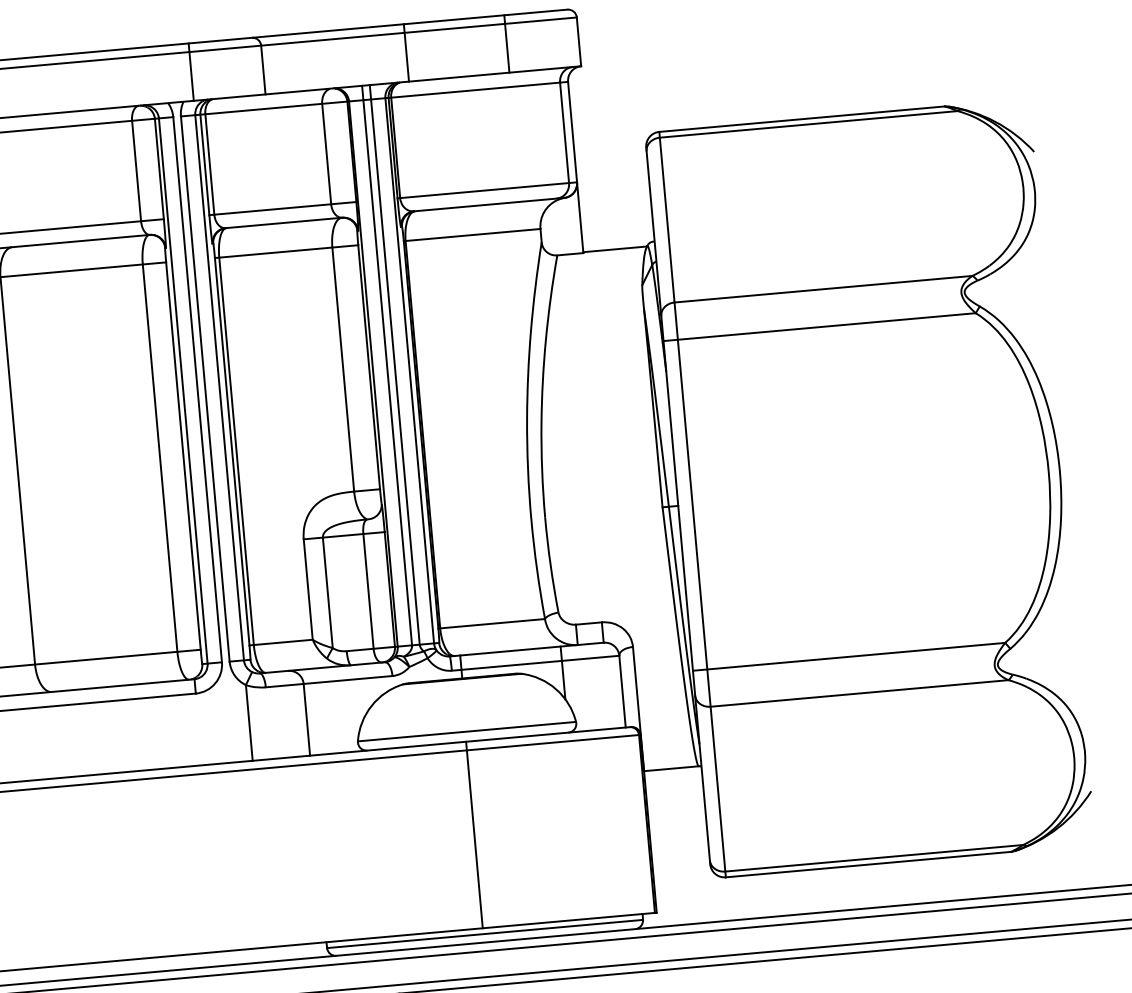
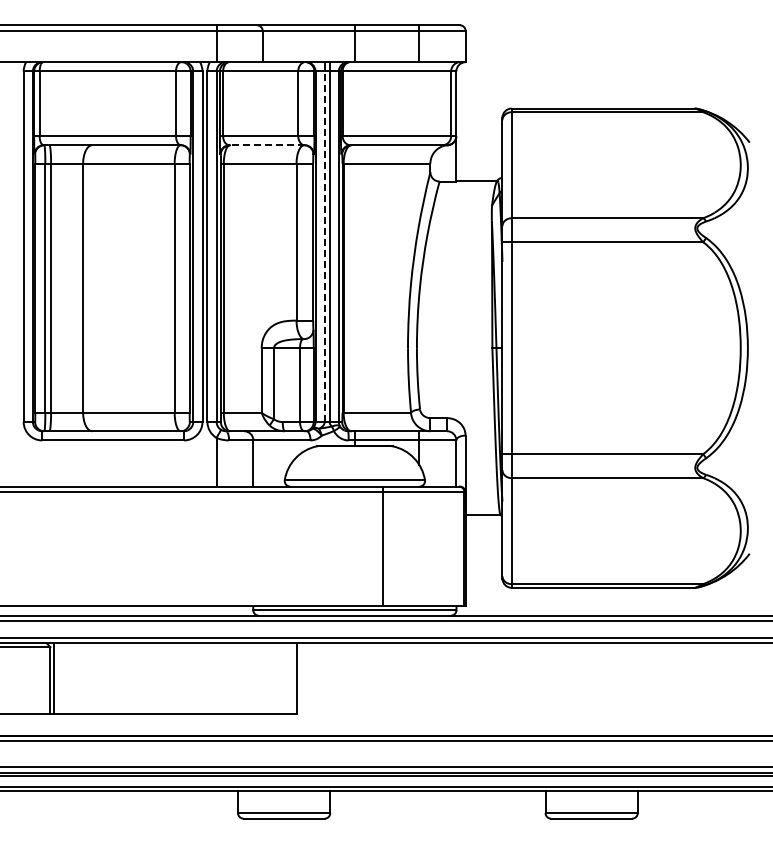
line: (284, 223) -> (267, 145), solid -> dashed
line: (386, 366) -> (324, 242), solid -> dashed
line: (474, 834) -> (382, 546), moved

